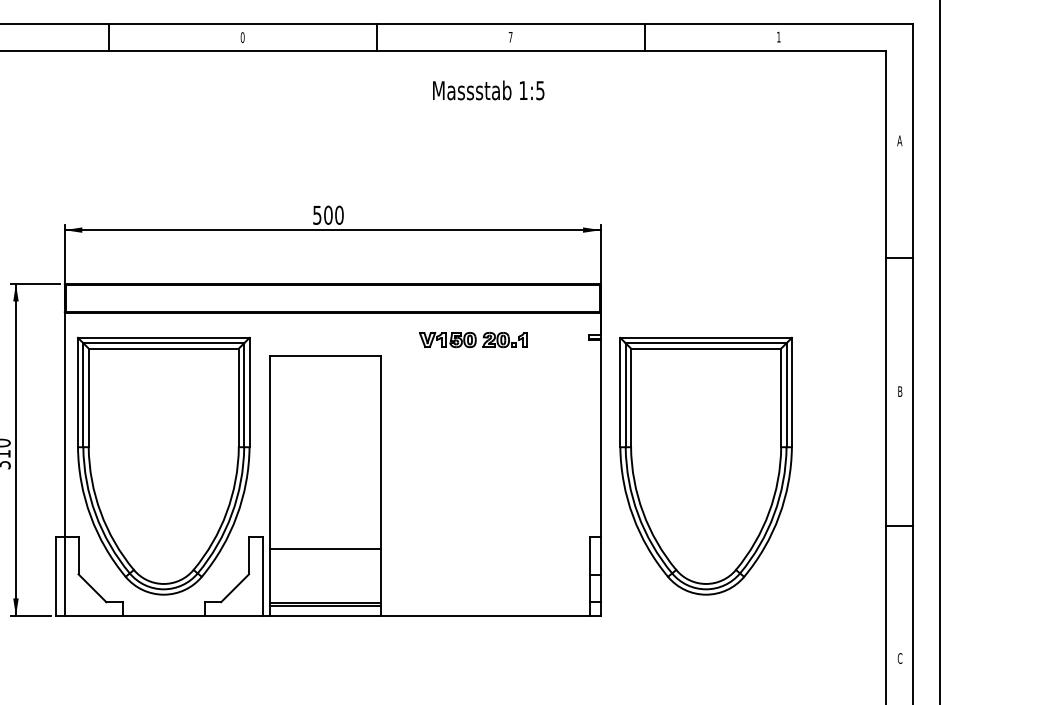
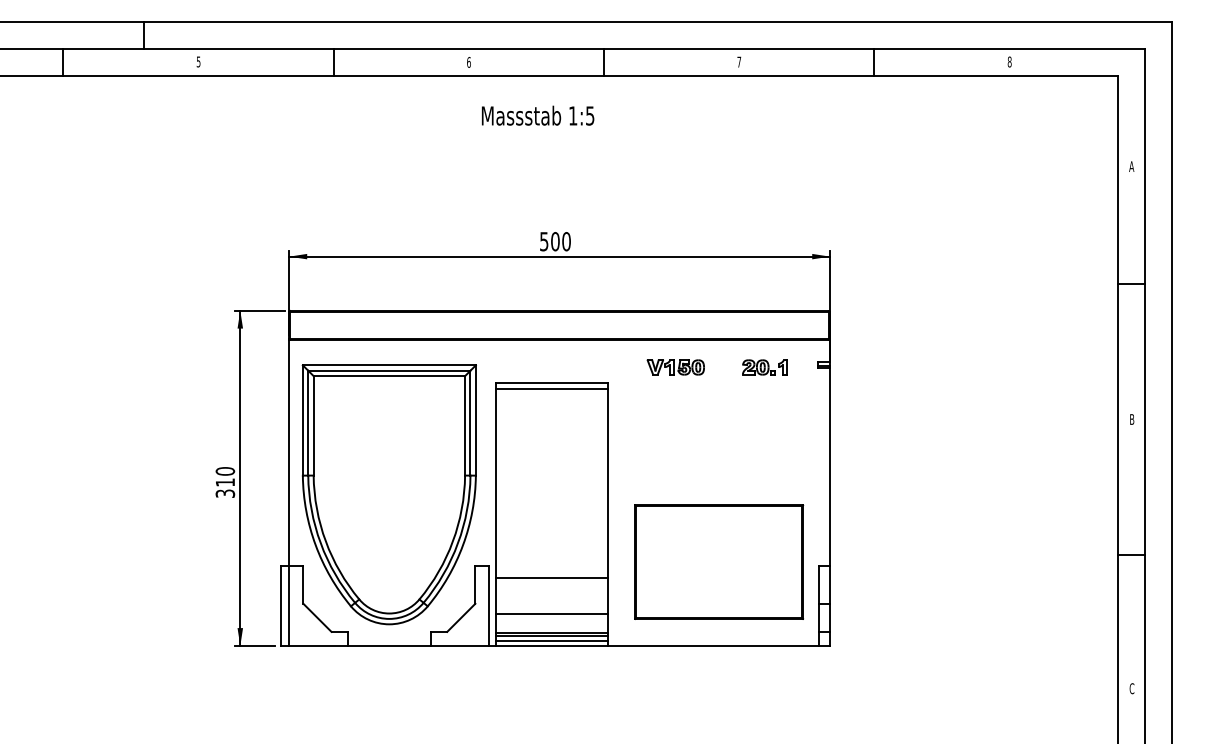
text: (778, 36) -> (1009, 61), 1 -> 8
text: (242, 37) -> (468, 62), 0 -> 6
text: (489, 90) -> (538, 115), moved
part: (504, 340) -> (764, 367), moved
line: (325, 360) -> (552, 388), added
part: (705, 465) -> (935, 494), removed
part: (491, 532) -> (719, 561), added
line: (325, 583) -> (552, 613), added
line: (325, 610) -> (552, 640), added

